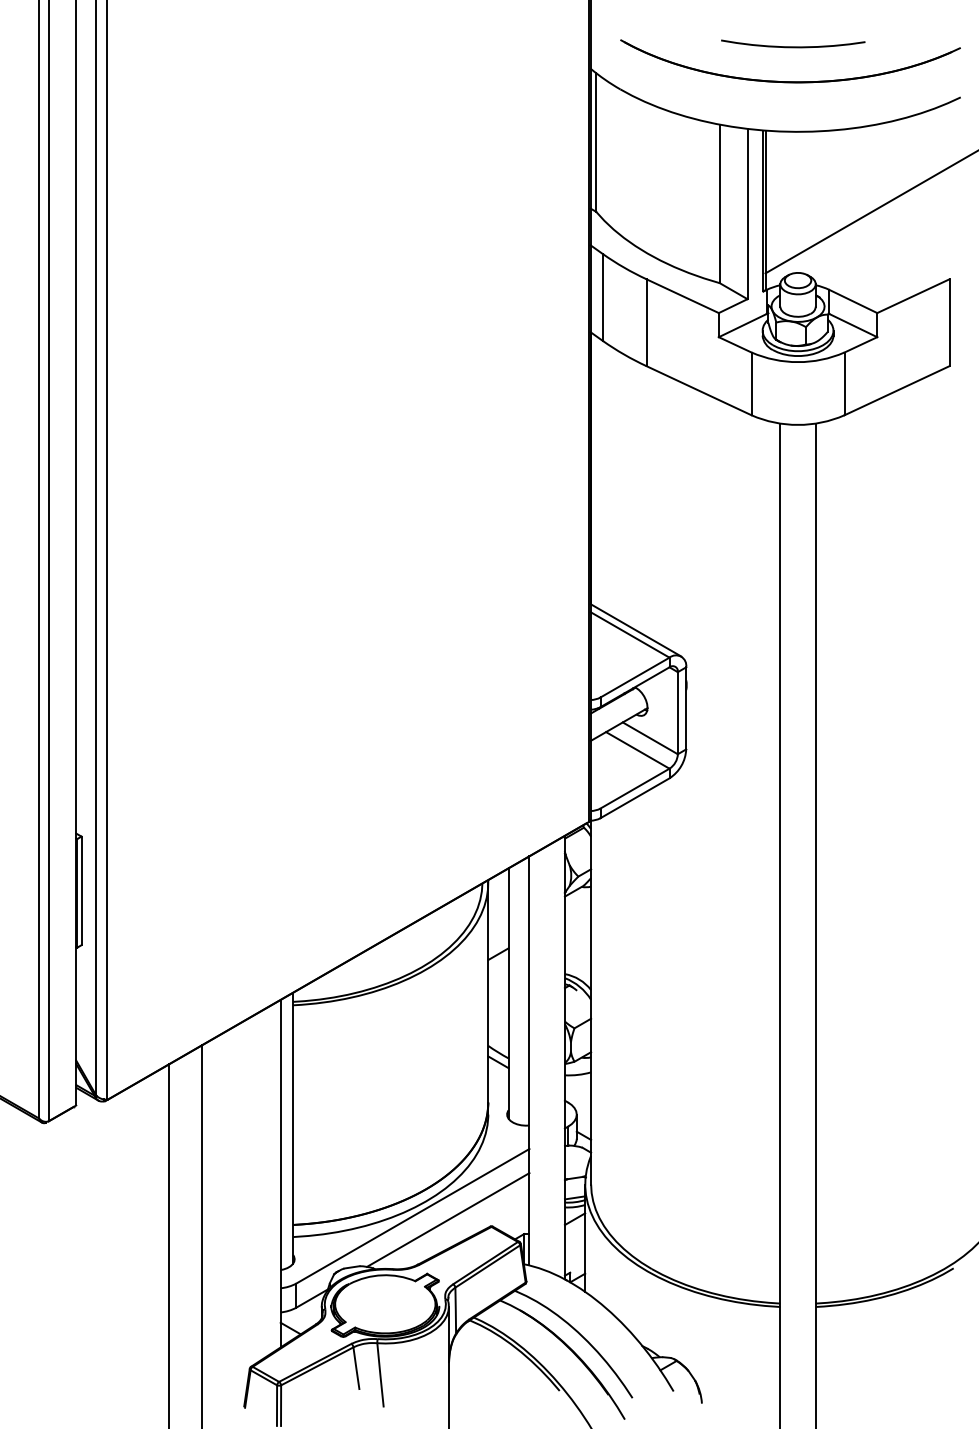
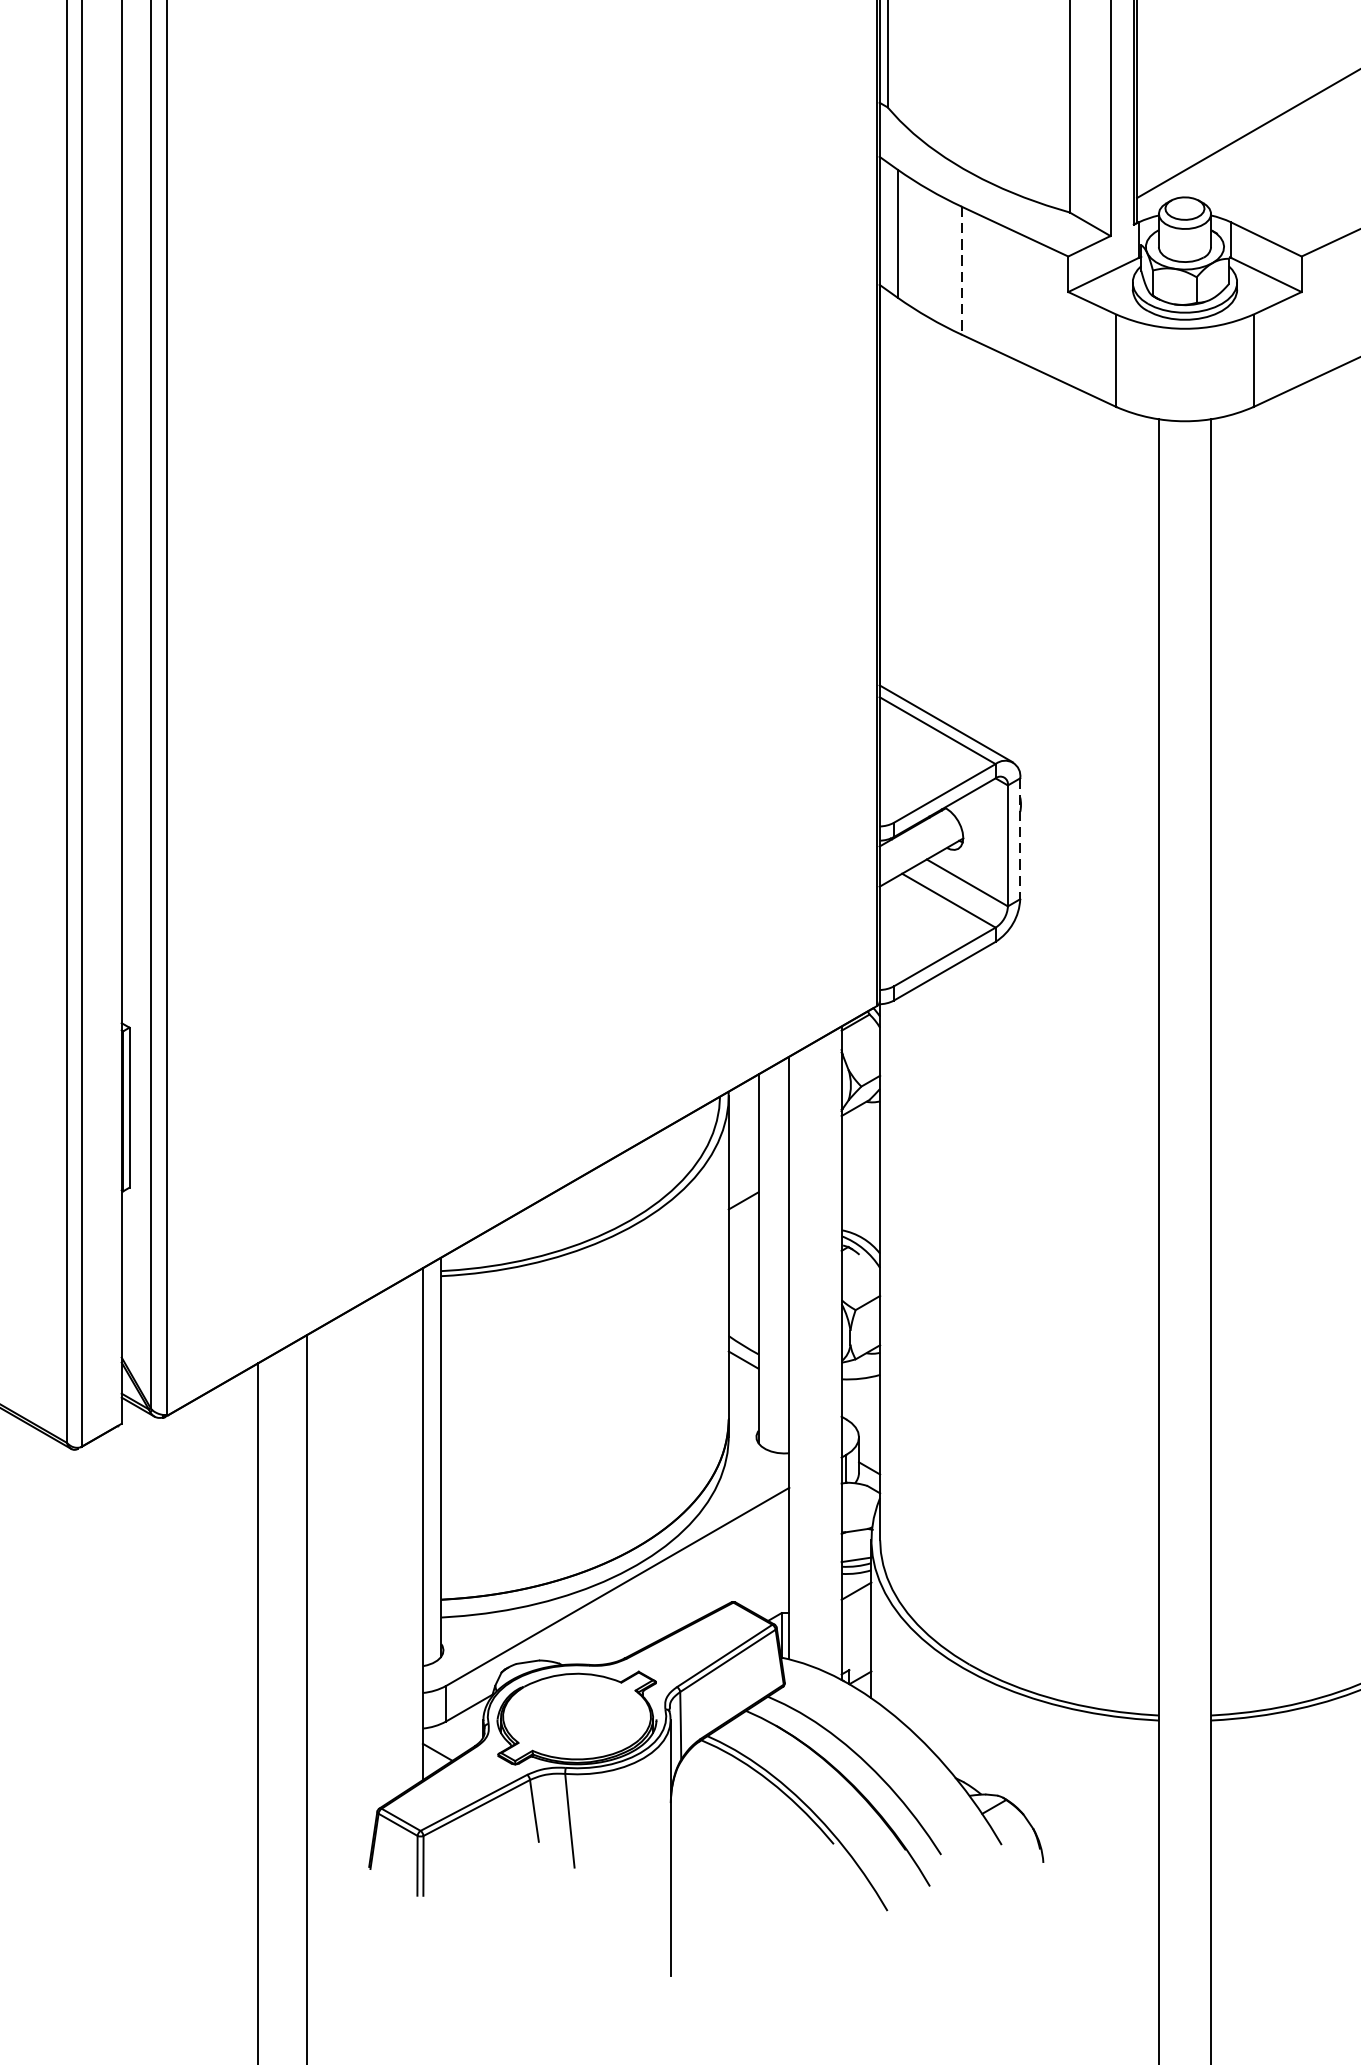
line: (646, 323) -> (961, 271), solid -> dashed
line: (686, 708) -> (1020, 838), solid -> dashed
line: (448, 1219) -> (670, 1591), removed

